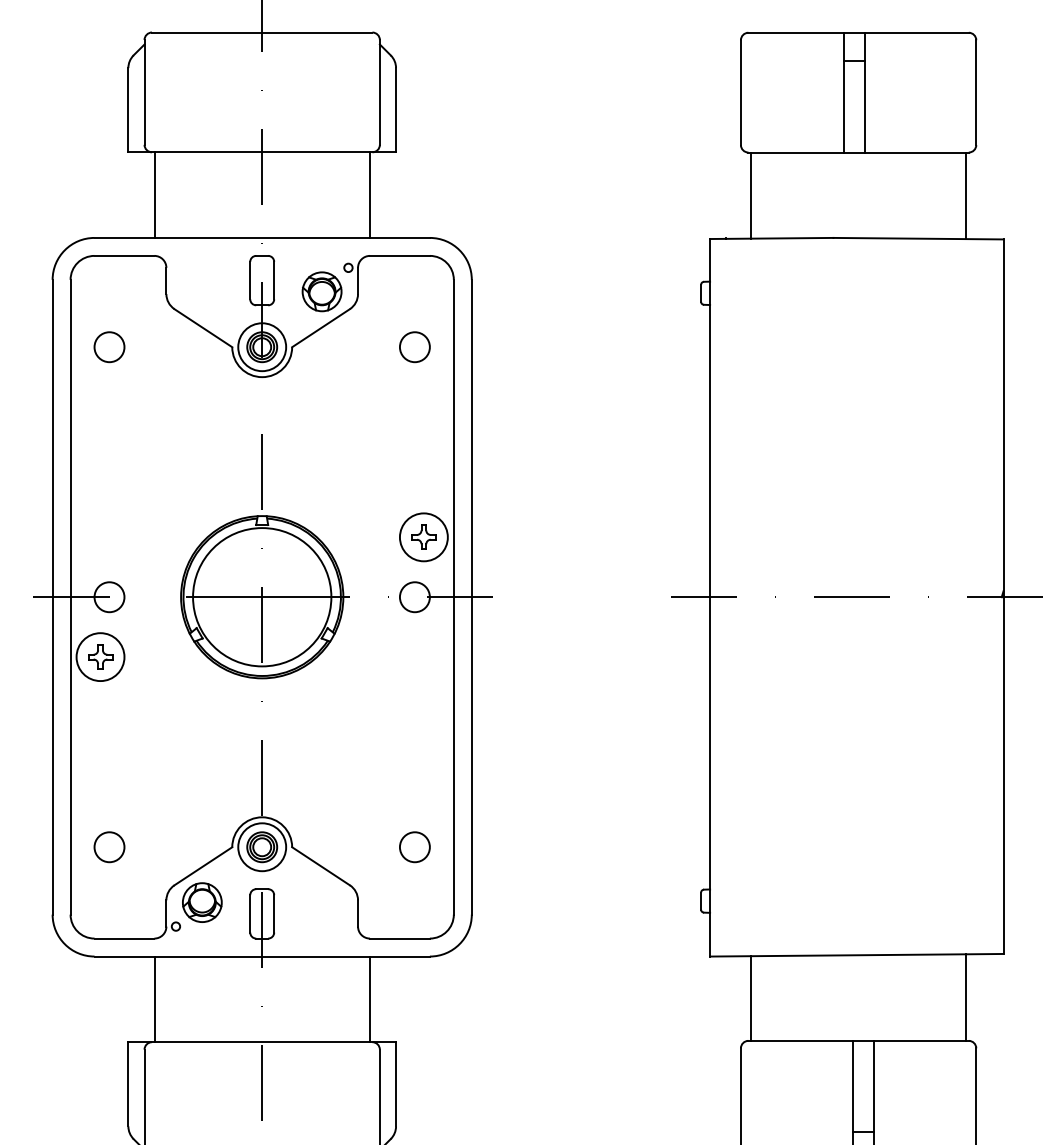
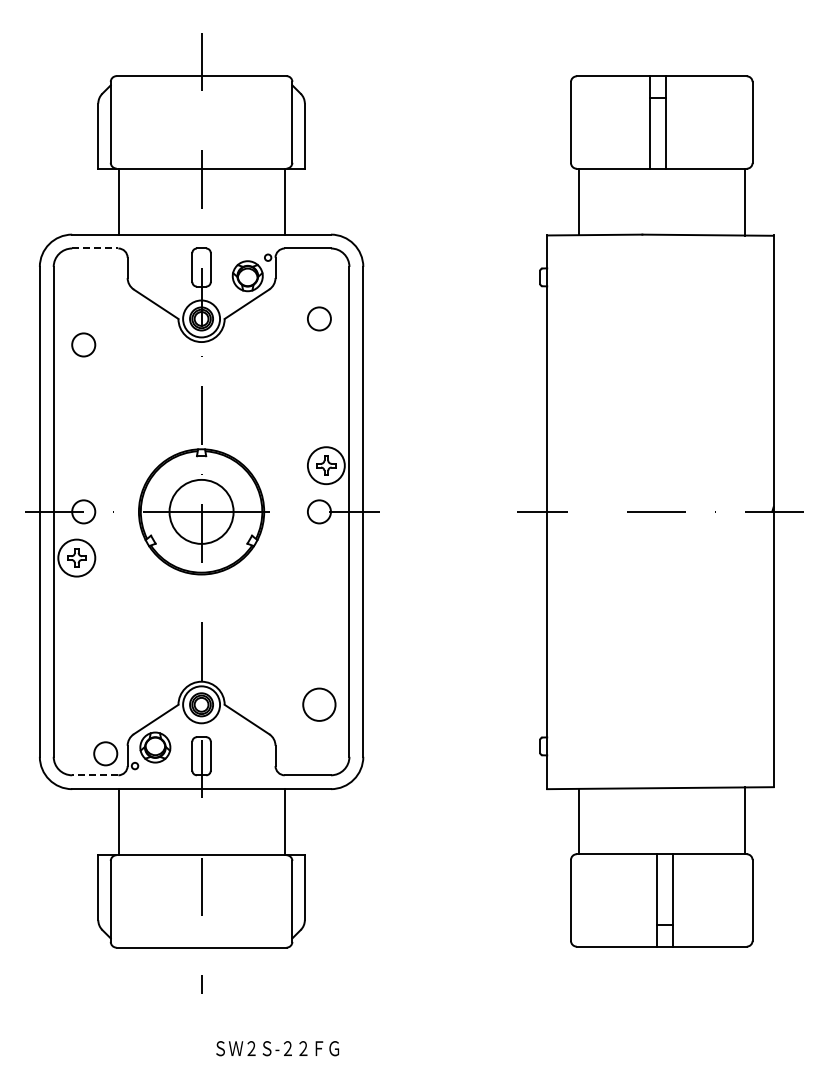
line: (124, 255) -> (95, 248), solid -> dashed
circle: (109, 346) -> (83, 344), moved
circle: (262, 596) -> (201, 511), size x0.6
circle: (109, 846) -> (105, 753), moved
circle: (415, 846) -> (319, 704), size x1.4
line: (123, 938) -> (94, 775), solid -> dashed

